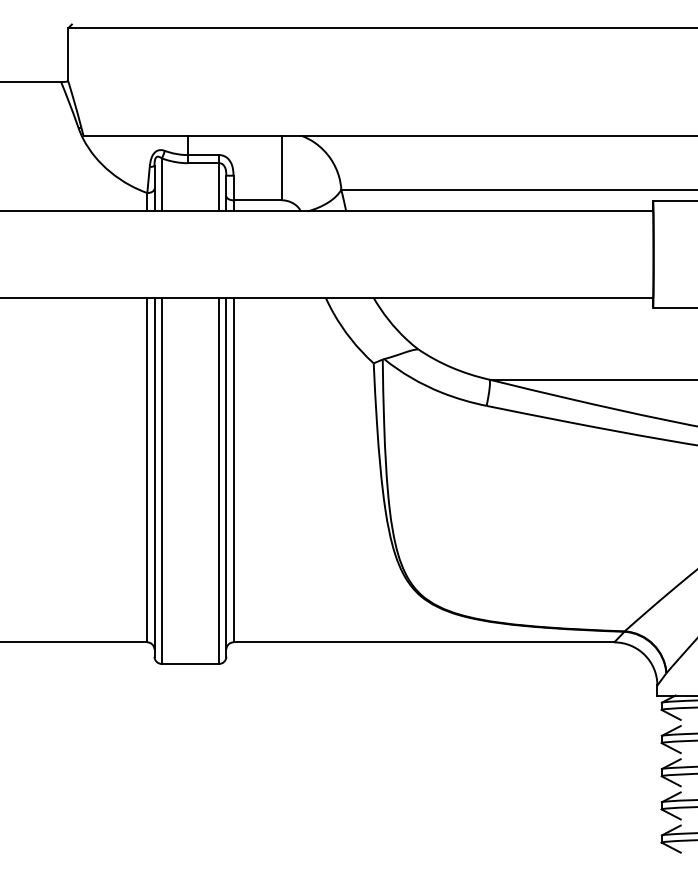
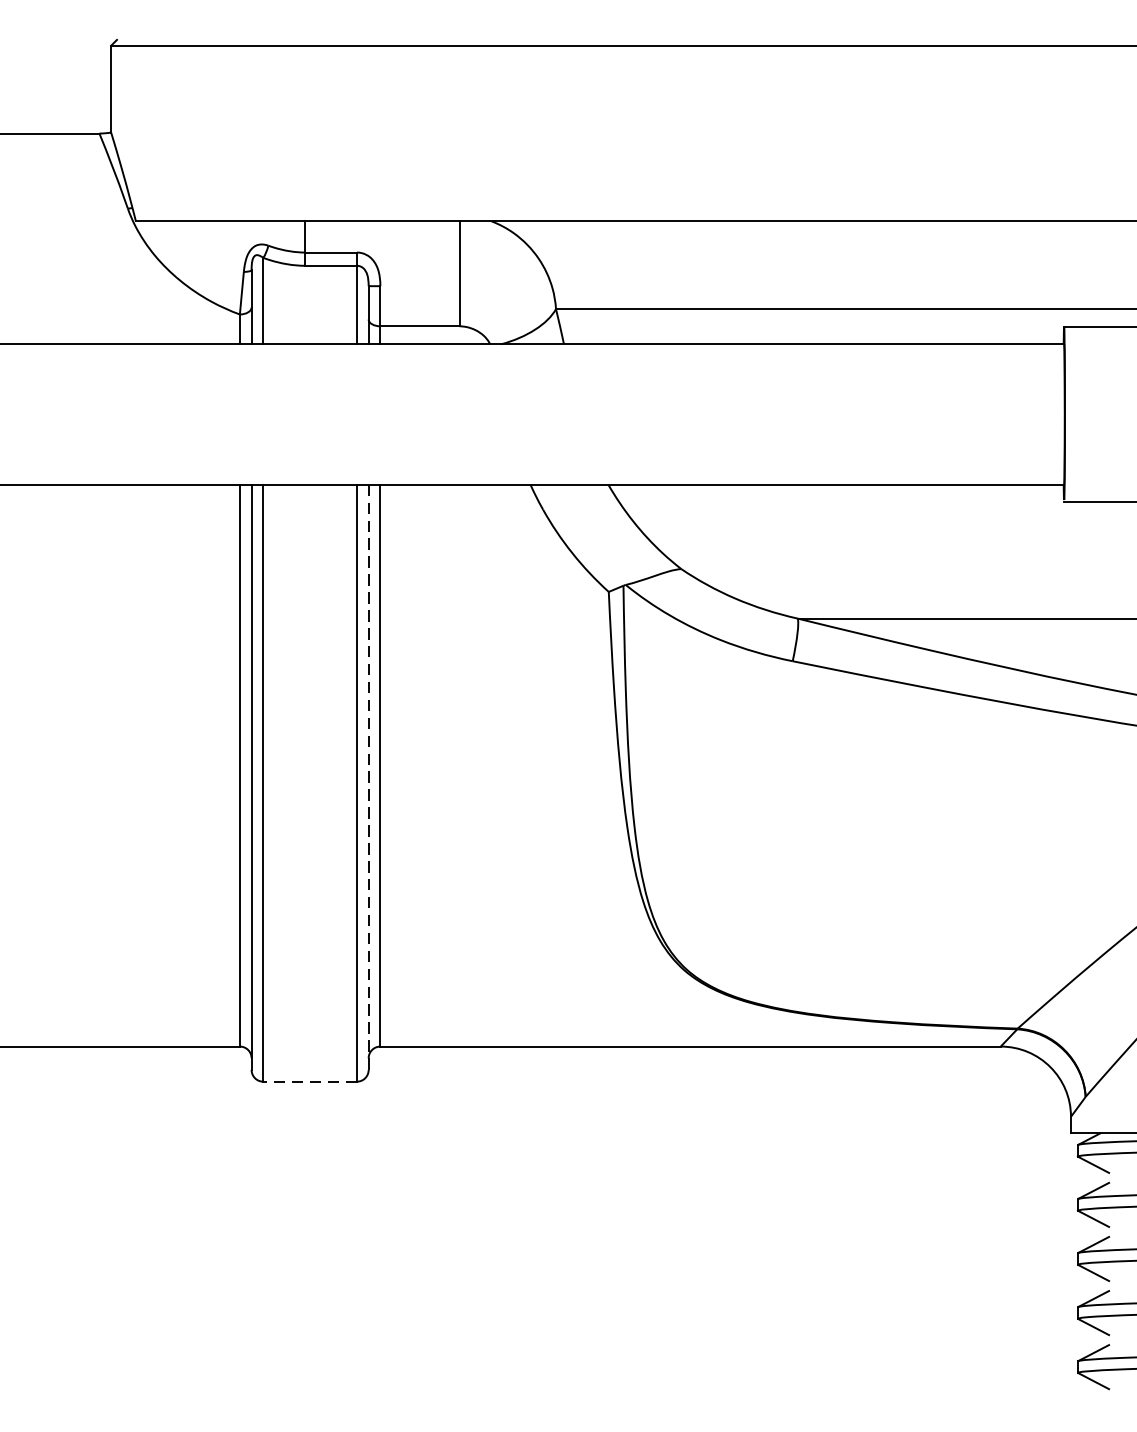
line: (226, 477) -> (368, 777), solid -> dashed
line: (190, 663) -> (310, 1080), solid -> dashed

